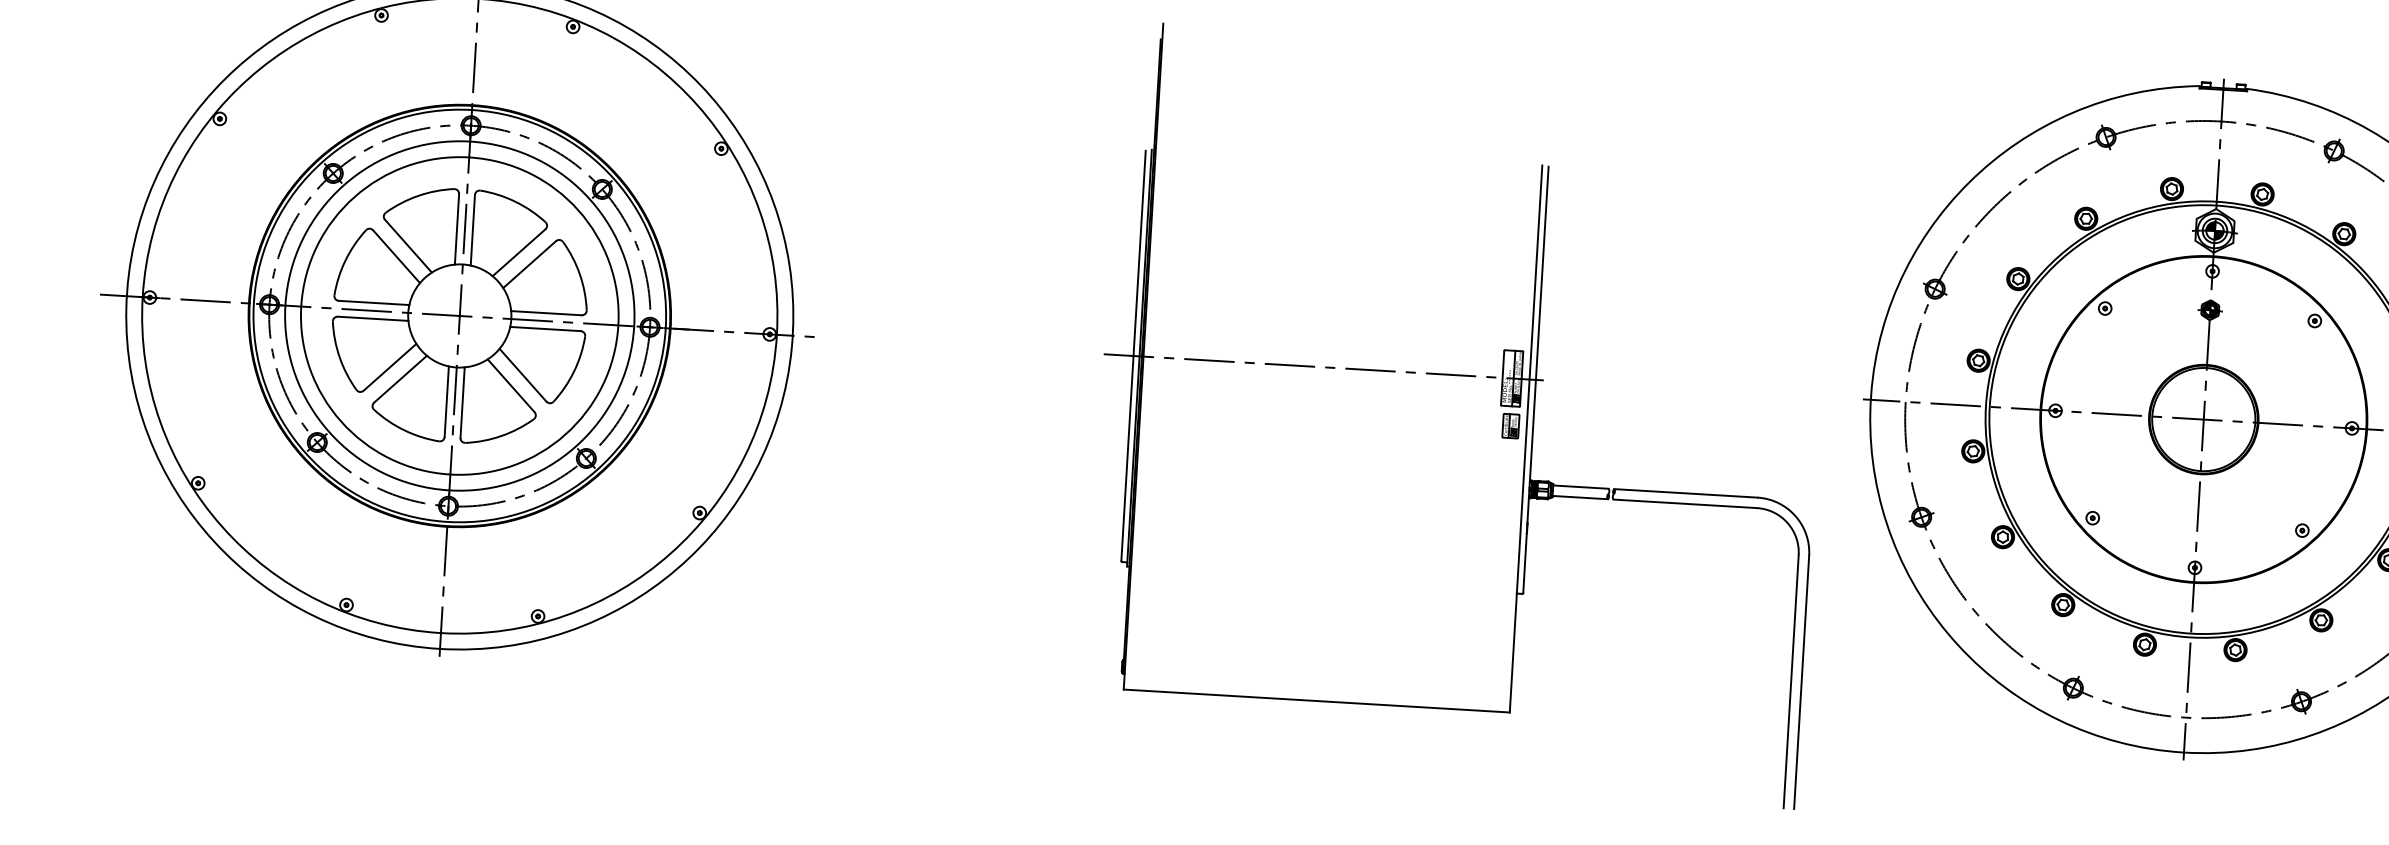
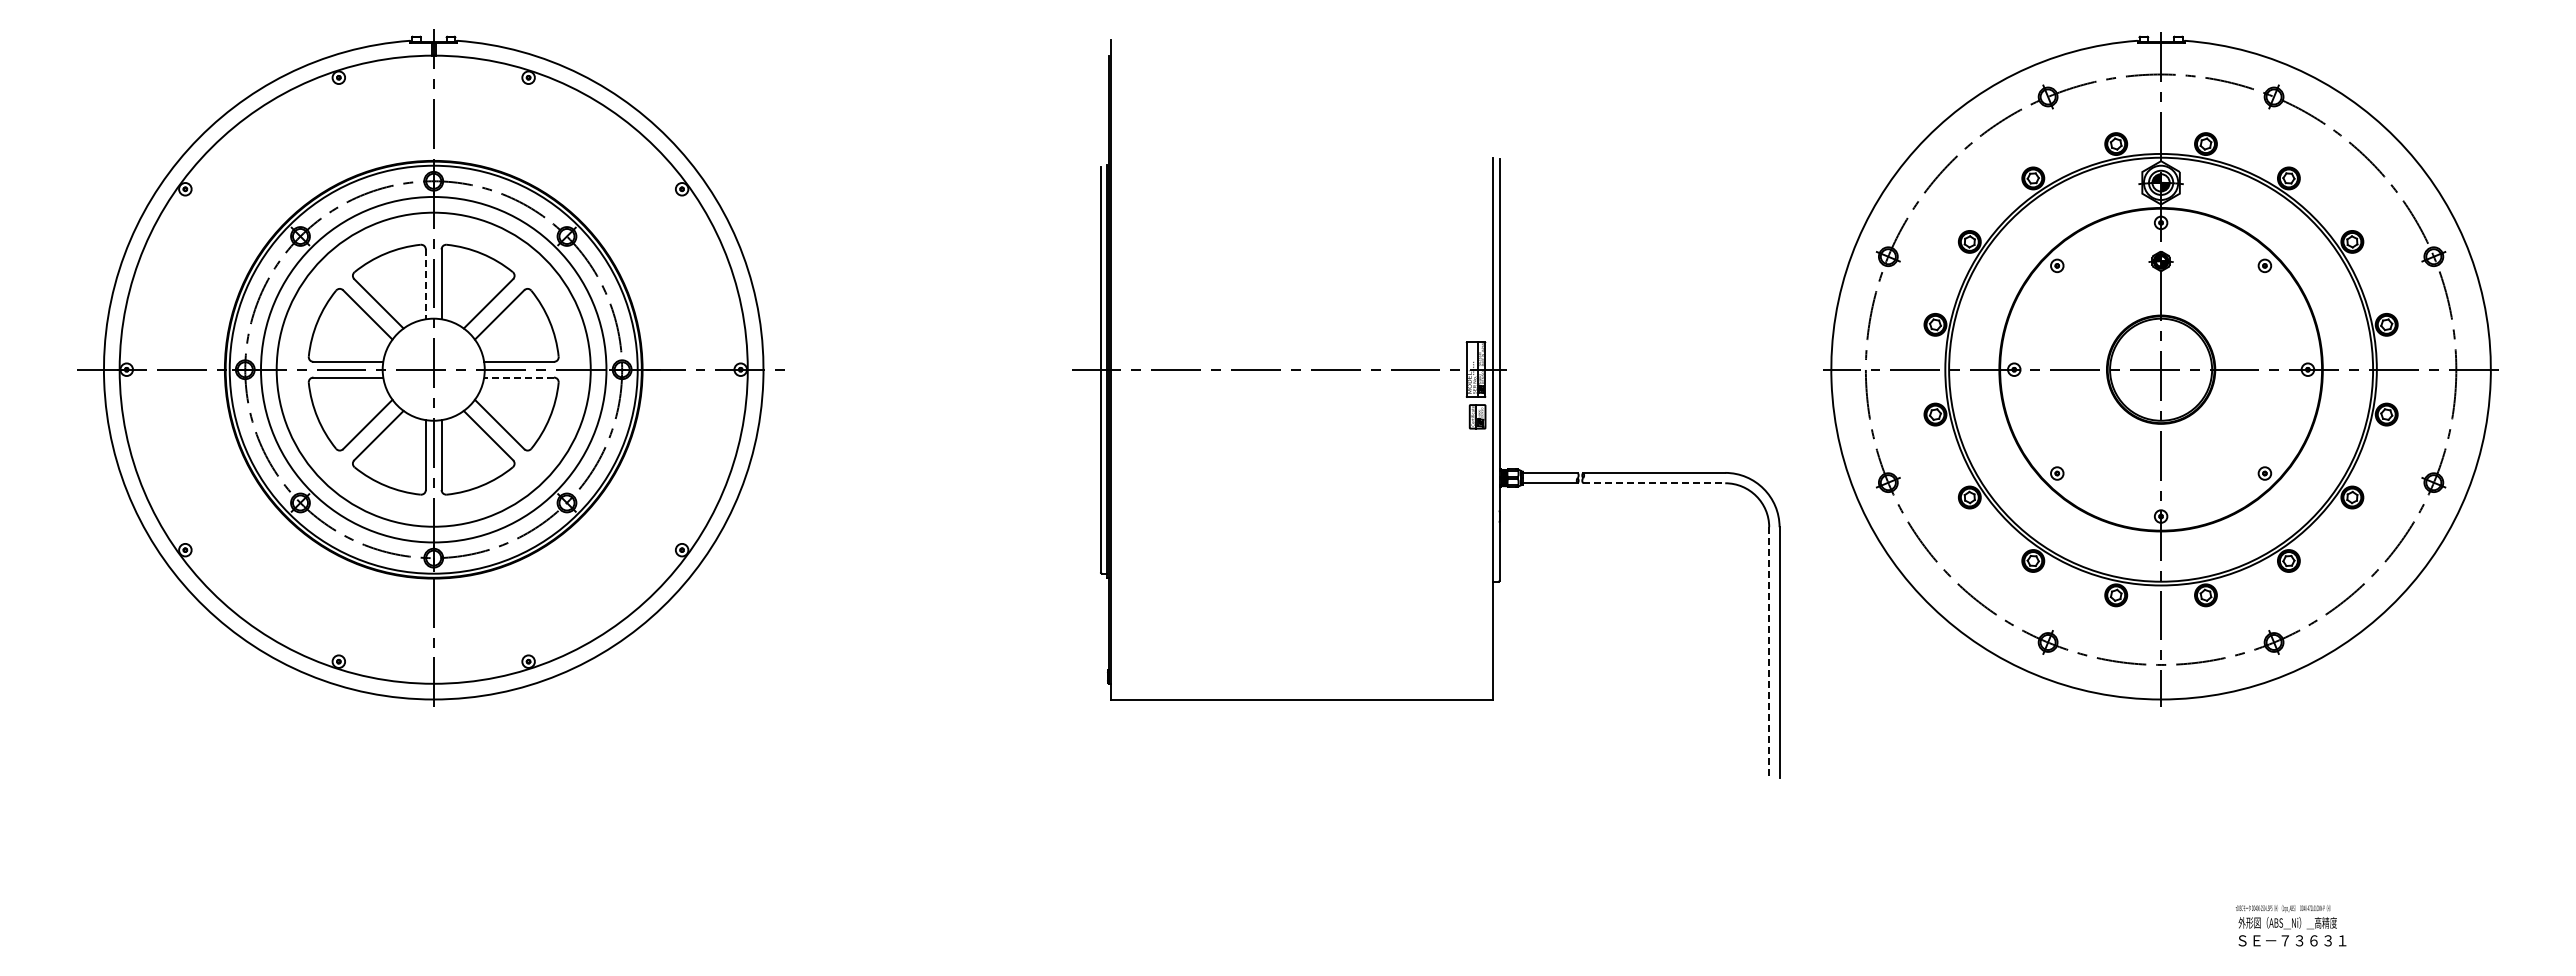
line: (456, 229) -> (425, 284), solid -> dashed
line: (545, 328) -> (519, 377), solid -> dashed
line: (1685, 504) -> (1654, 483), solid -> dashed
line: (1791, 682) -> (1769, 653), solid -> dashed

